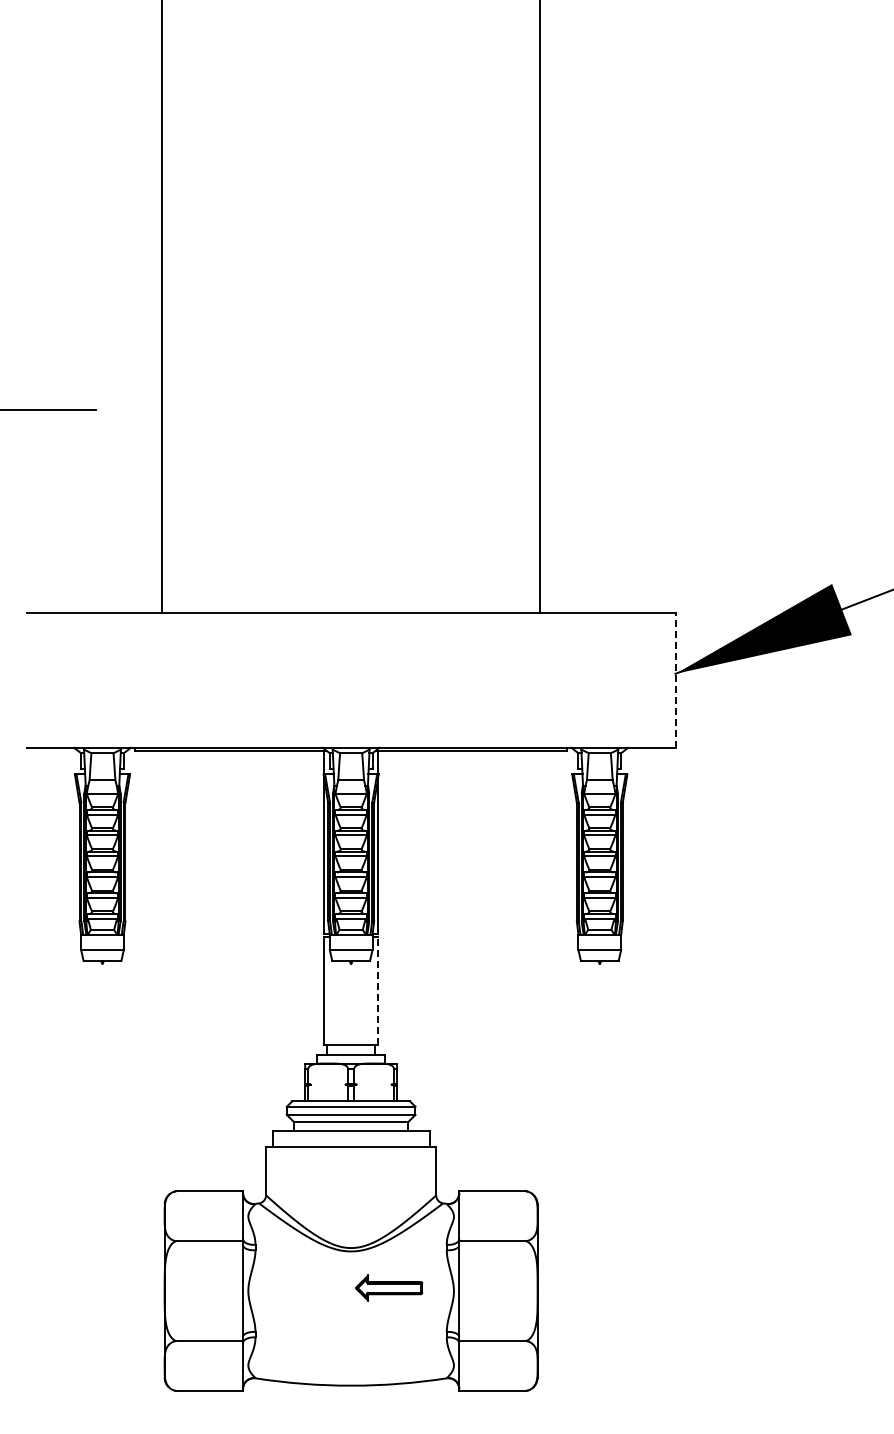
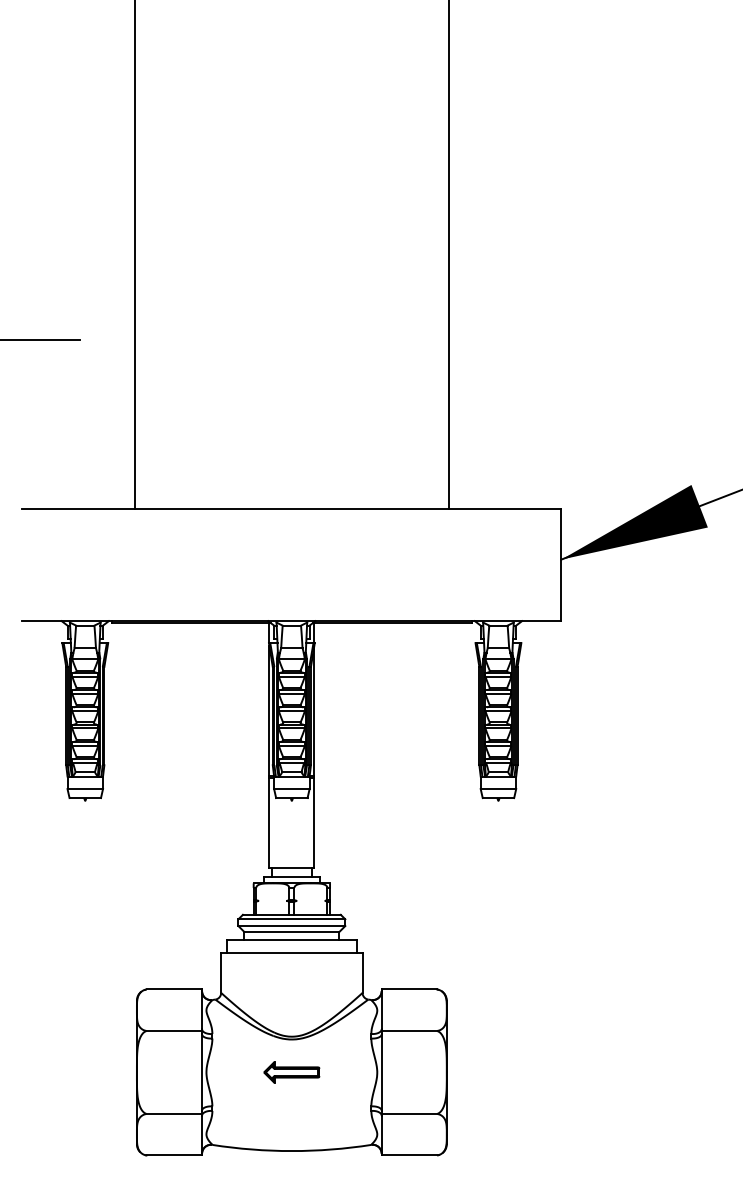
line: (675, 680) -> (561, 565), dashed -> solid
line: (378, 990) -> (314, 822), dashed -> solid
part: (389, 1287) -> (292, 1071), moved

